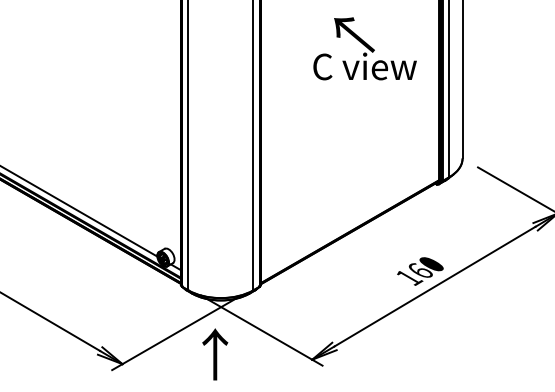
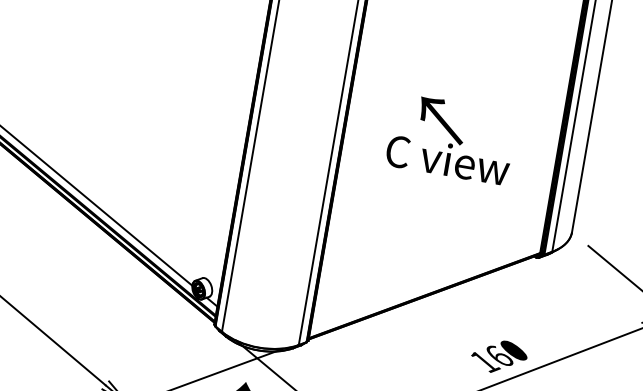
text: (364, 48) -> (450, 138), moved

